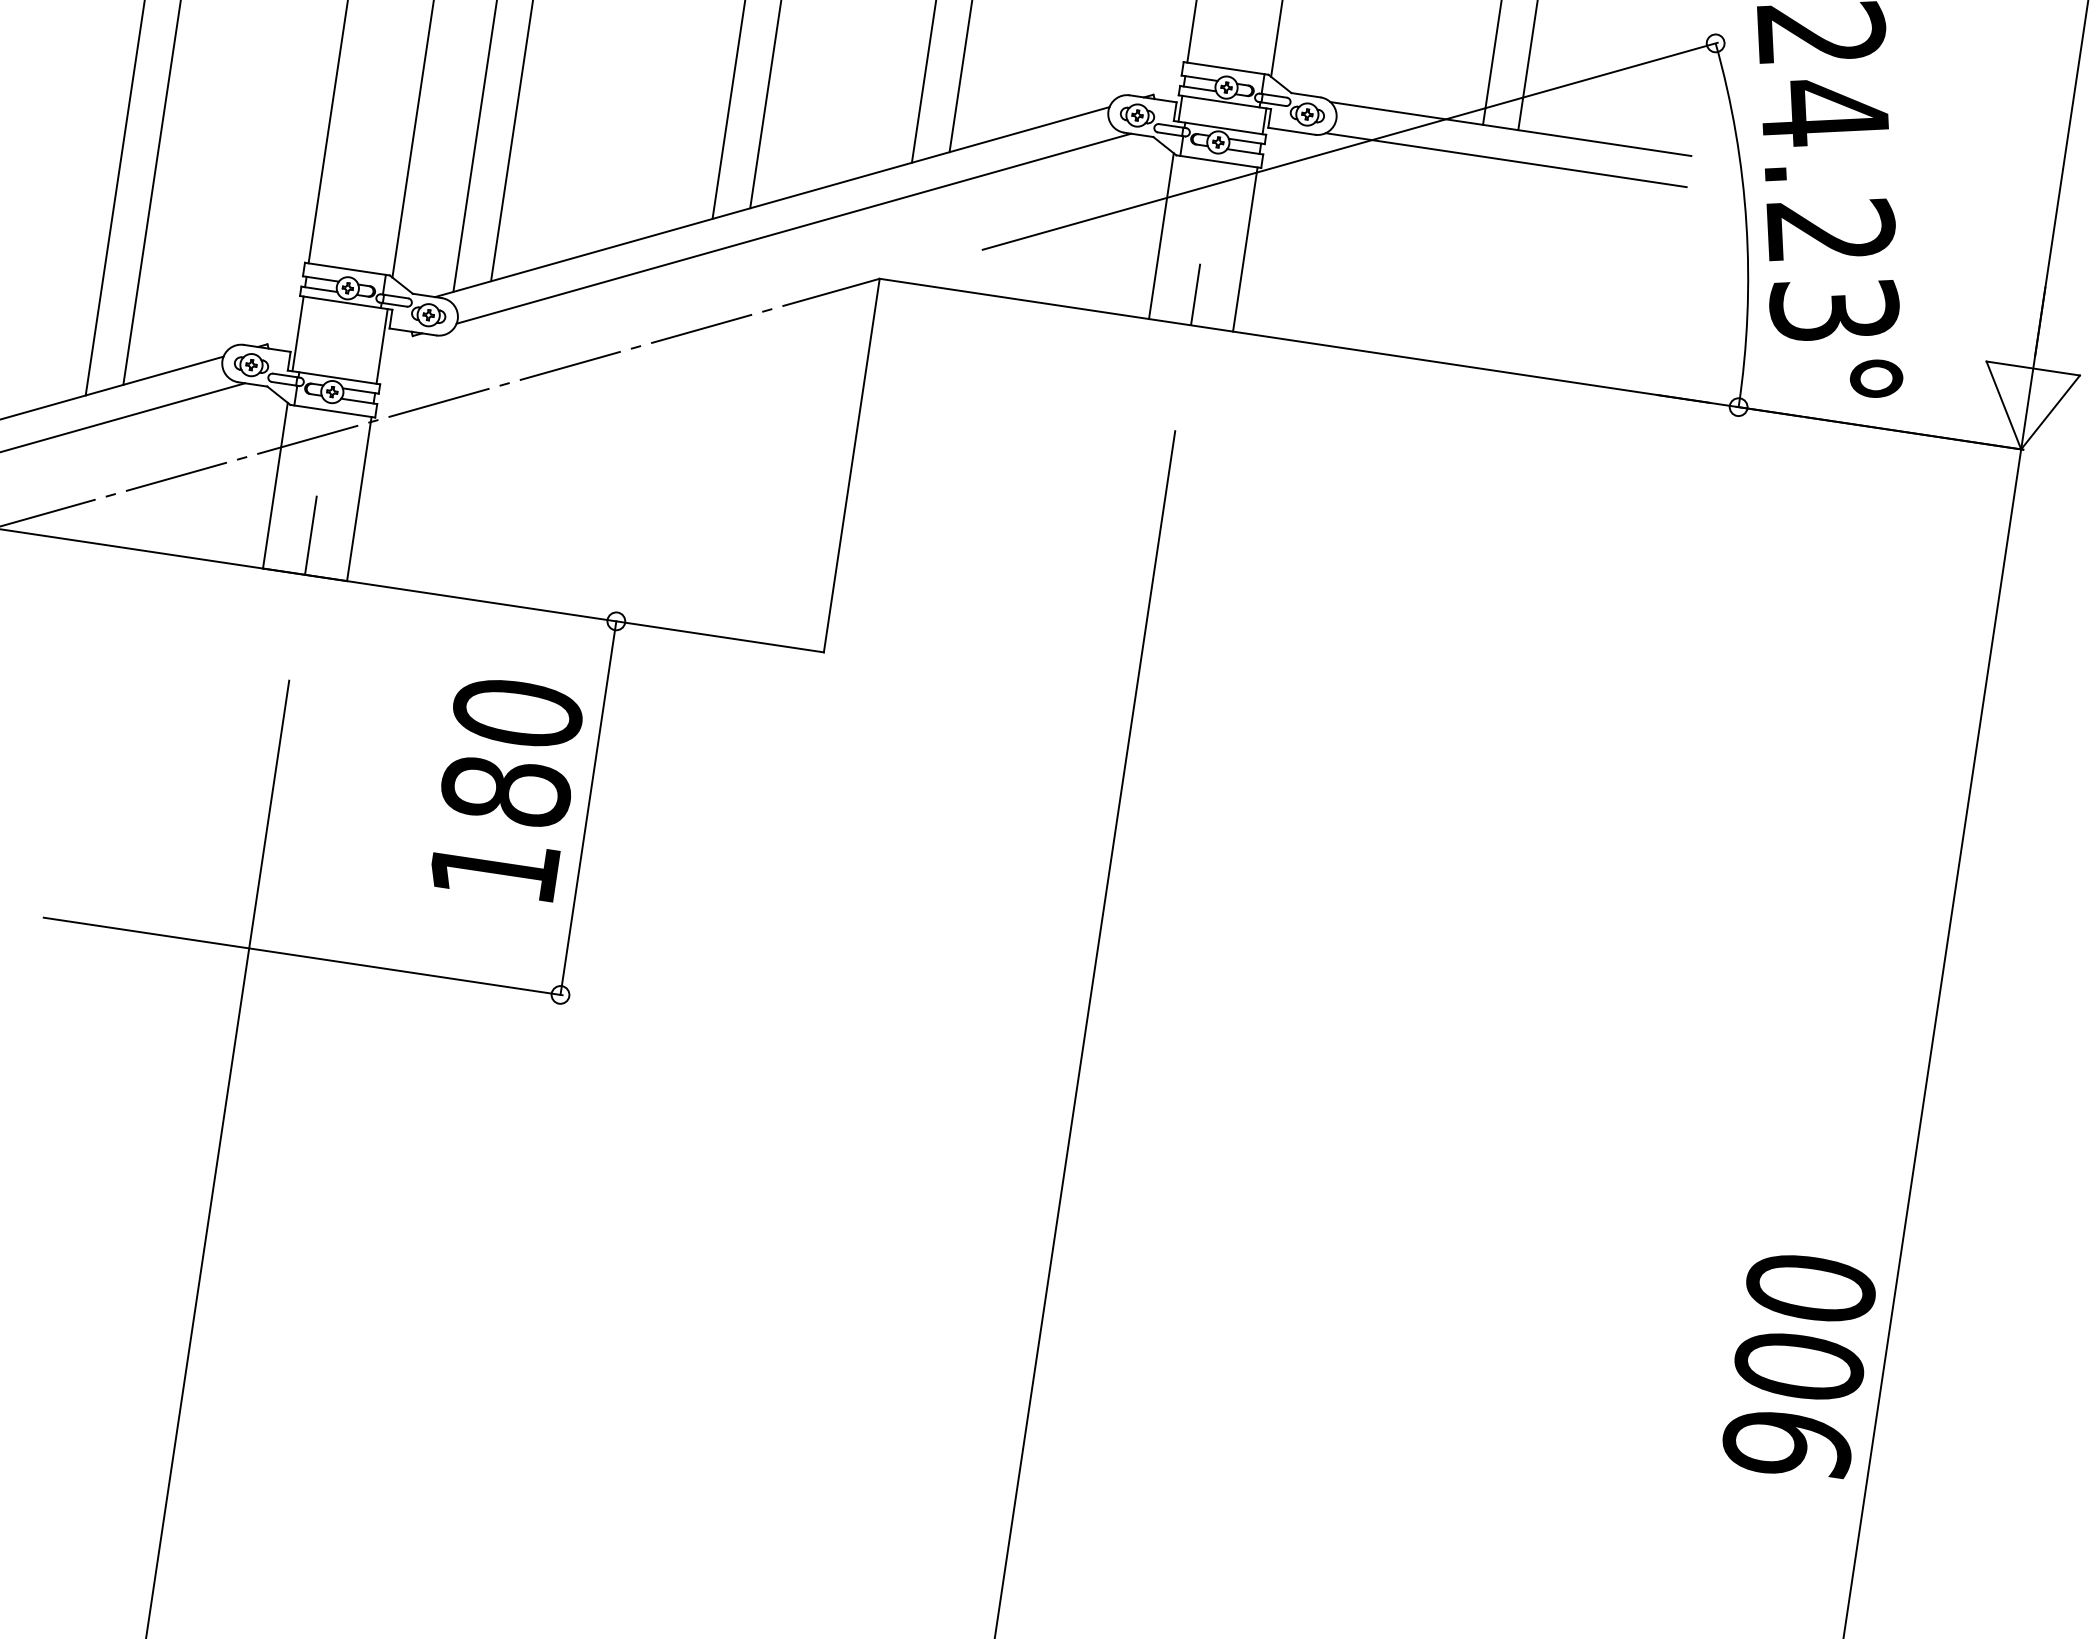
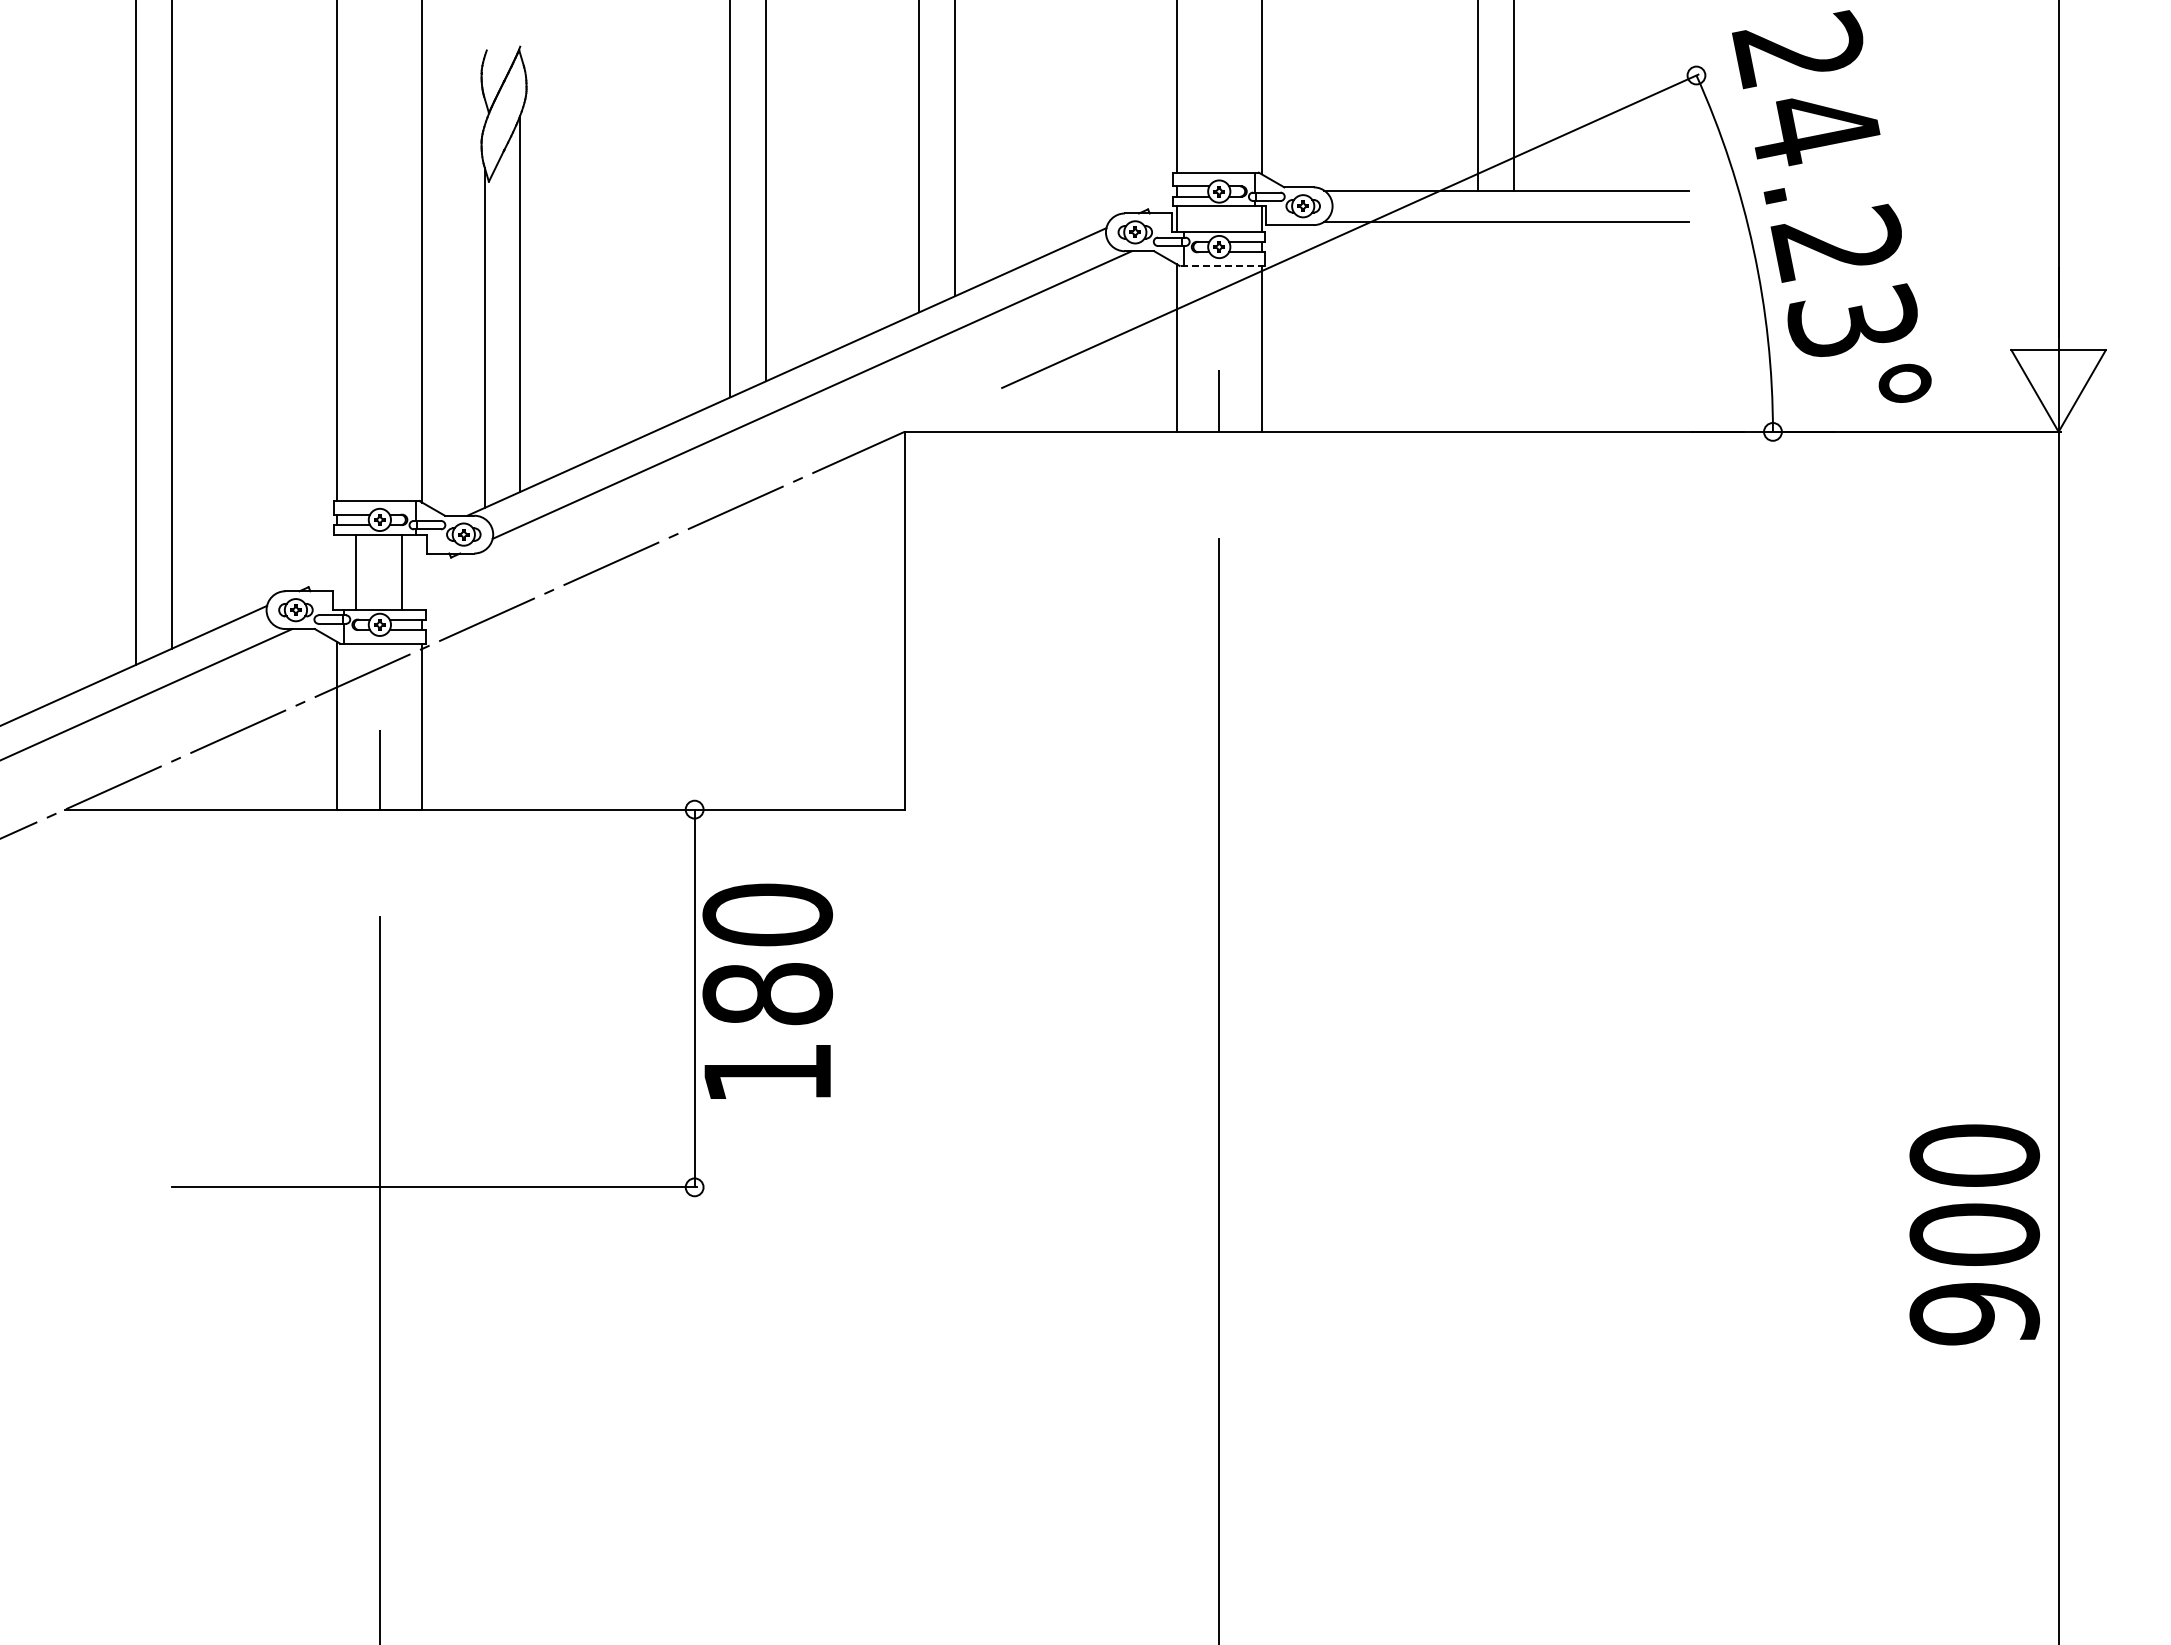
line: (1218, 161) -> (1222, 265), solid -> dashed
line: (298, 334) -> (402, 572), moved
line: (382, 346) -> (356, 572), moved
text: (506, 787) -> (767, 990), moved
text: (1799, 1366) -> (1974, 1234), moved

